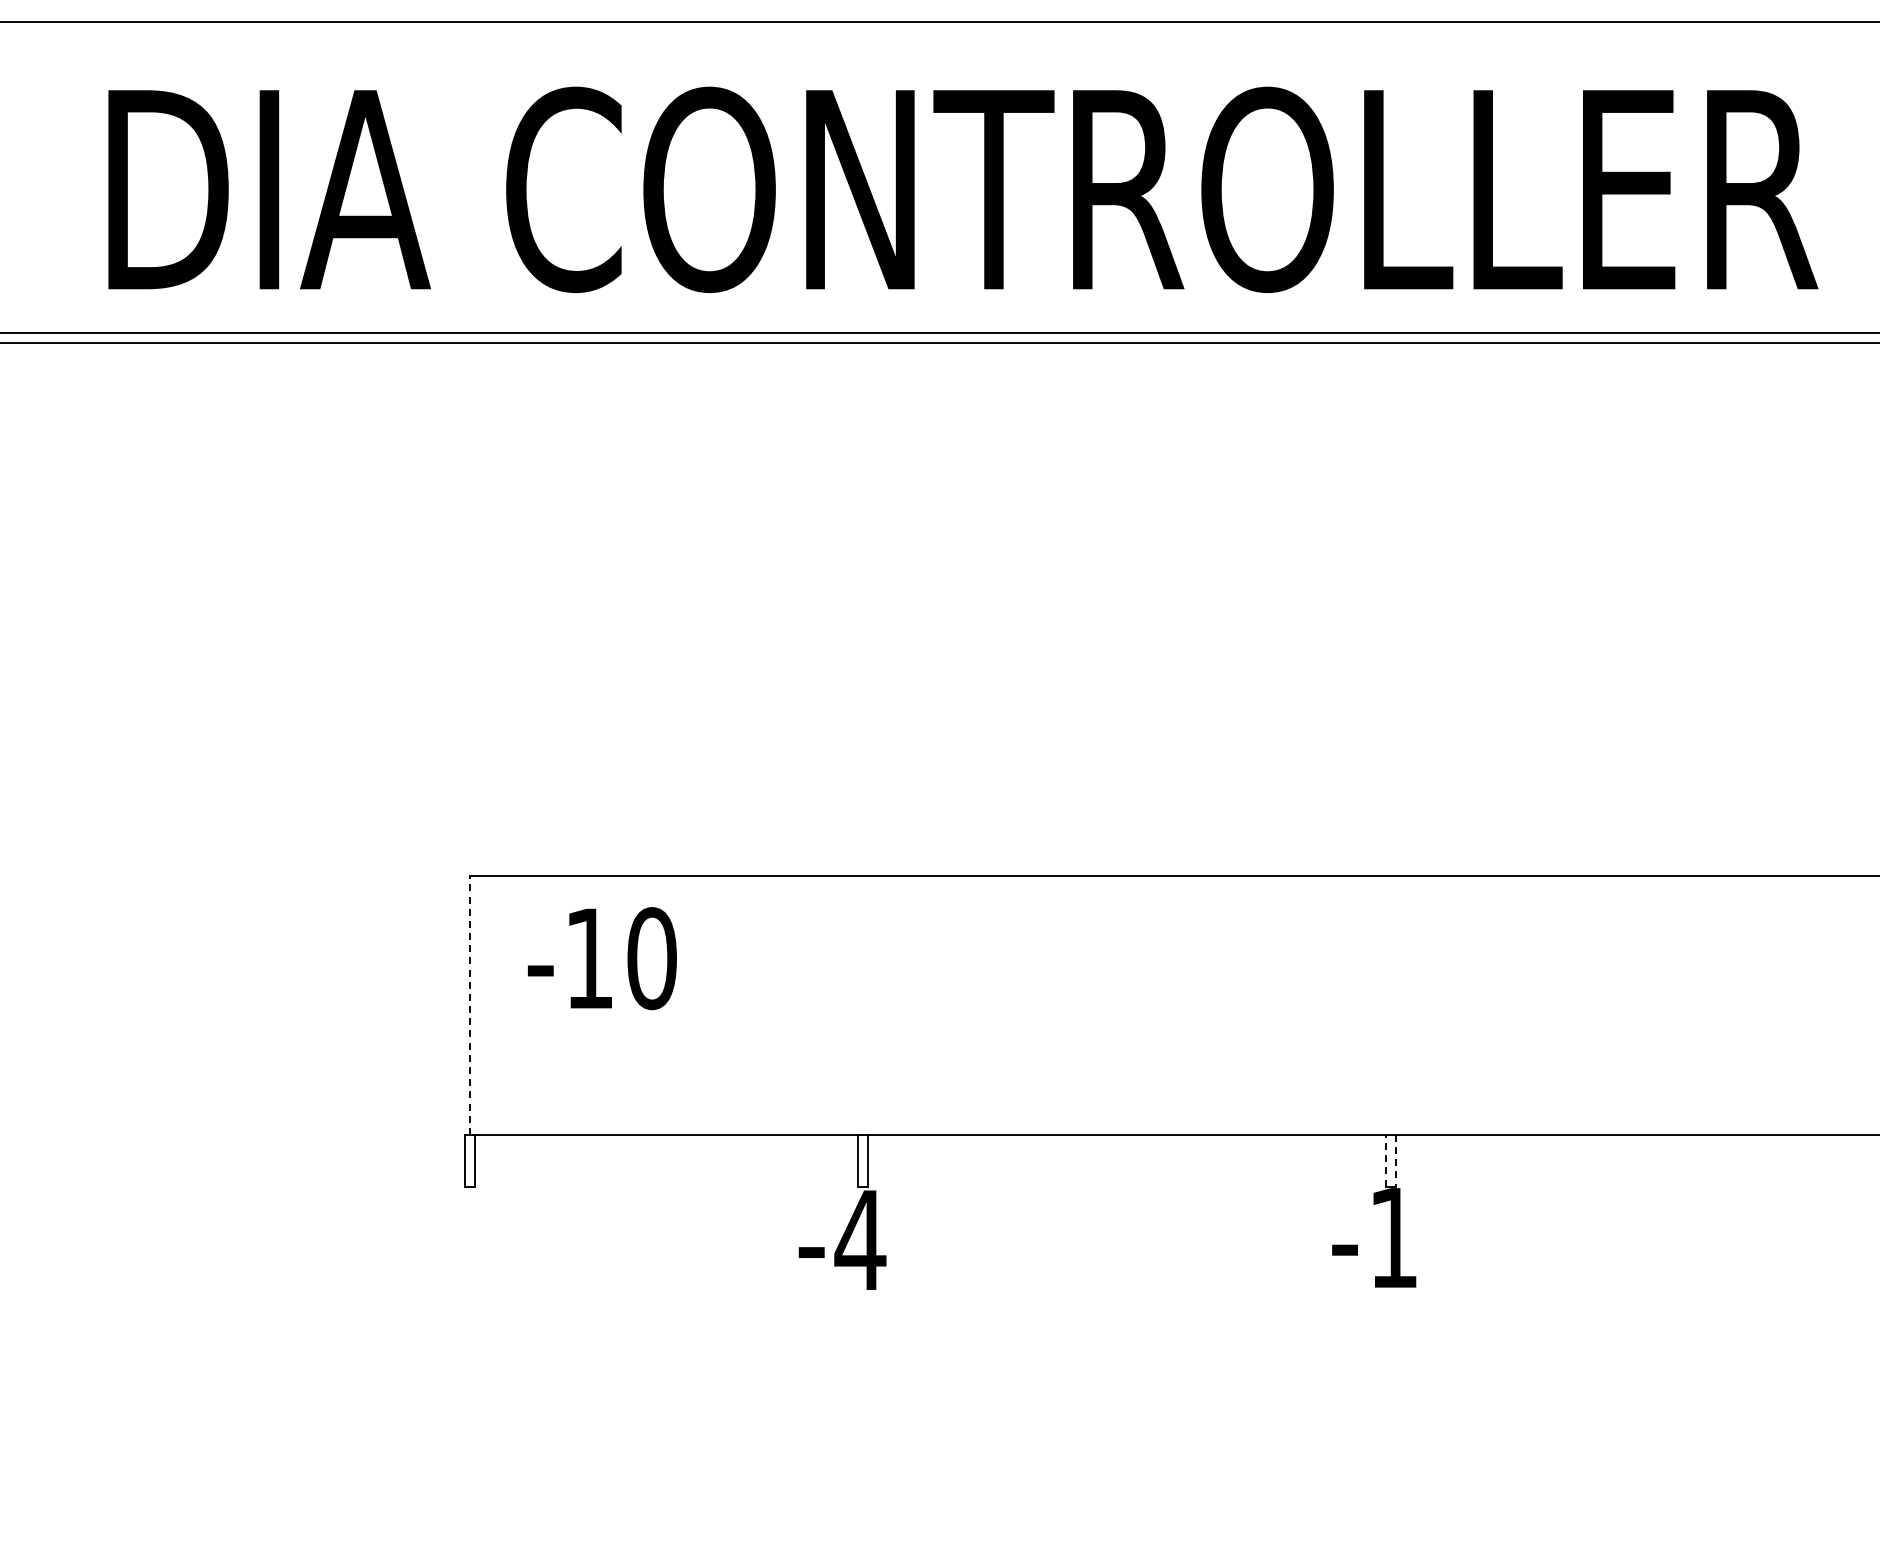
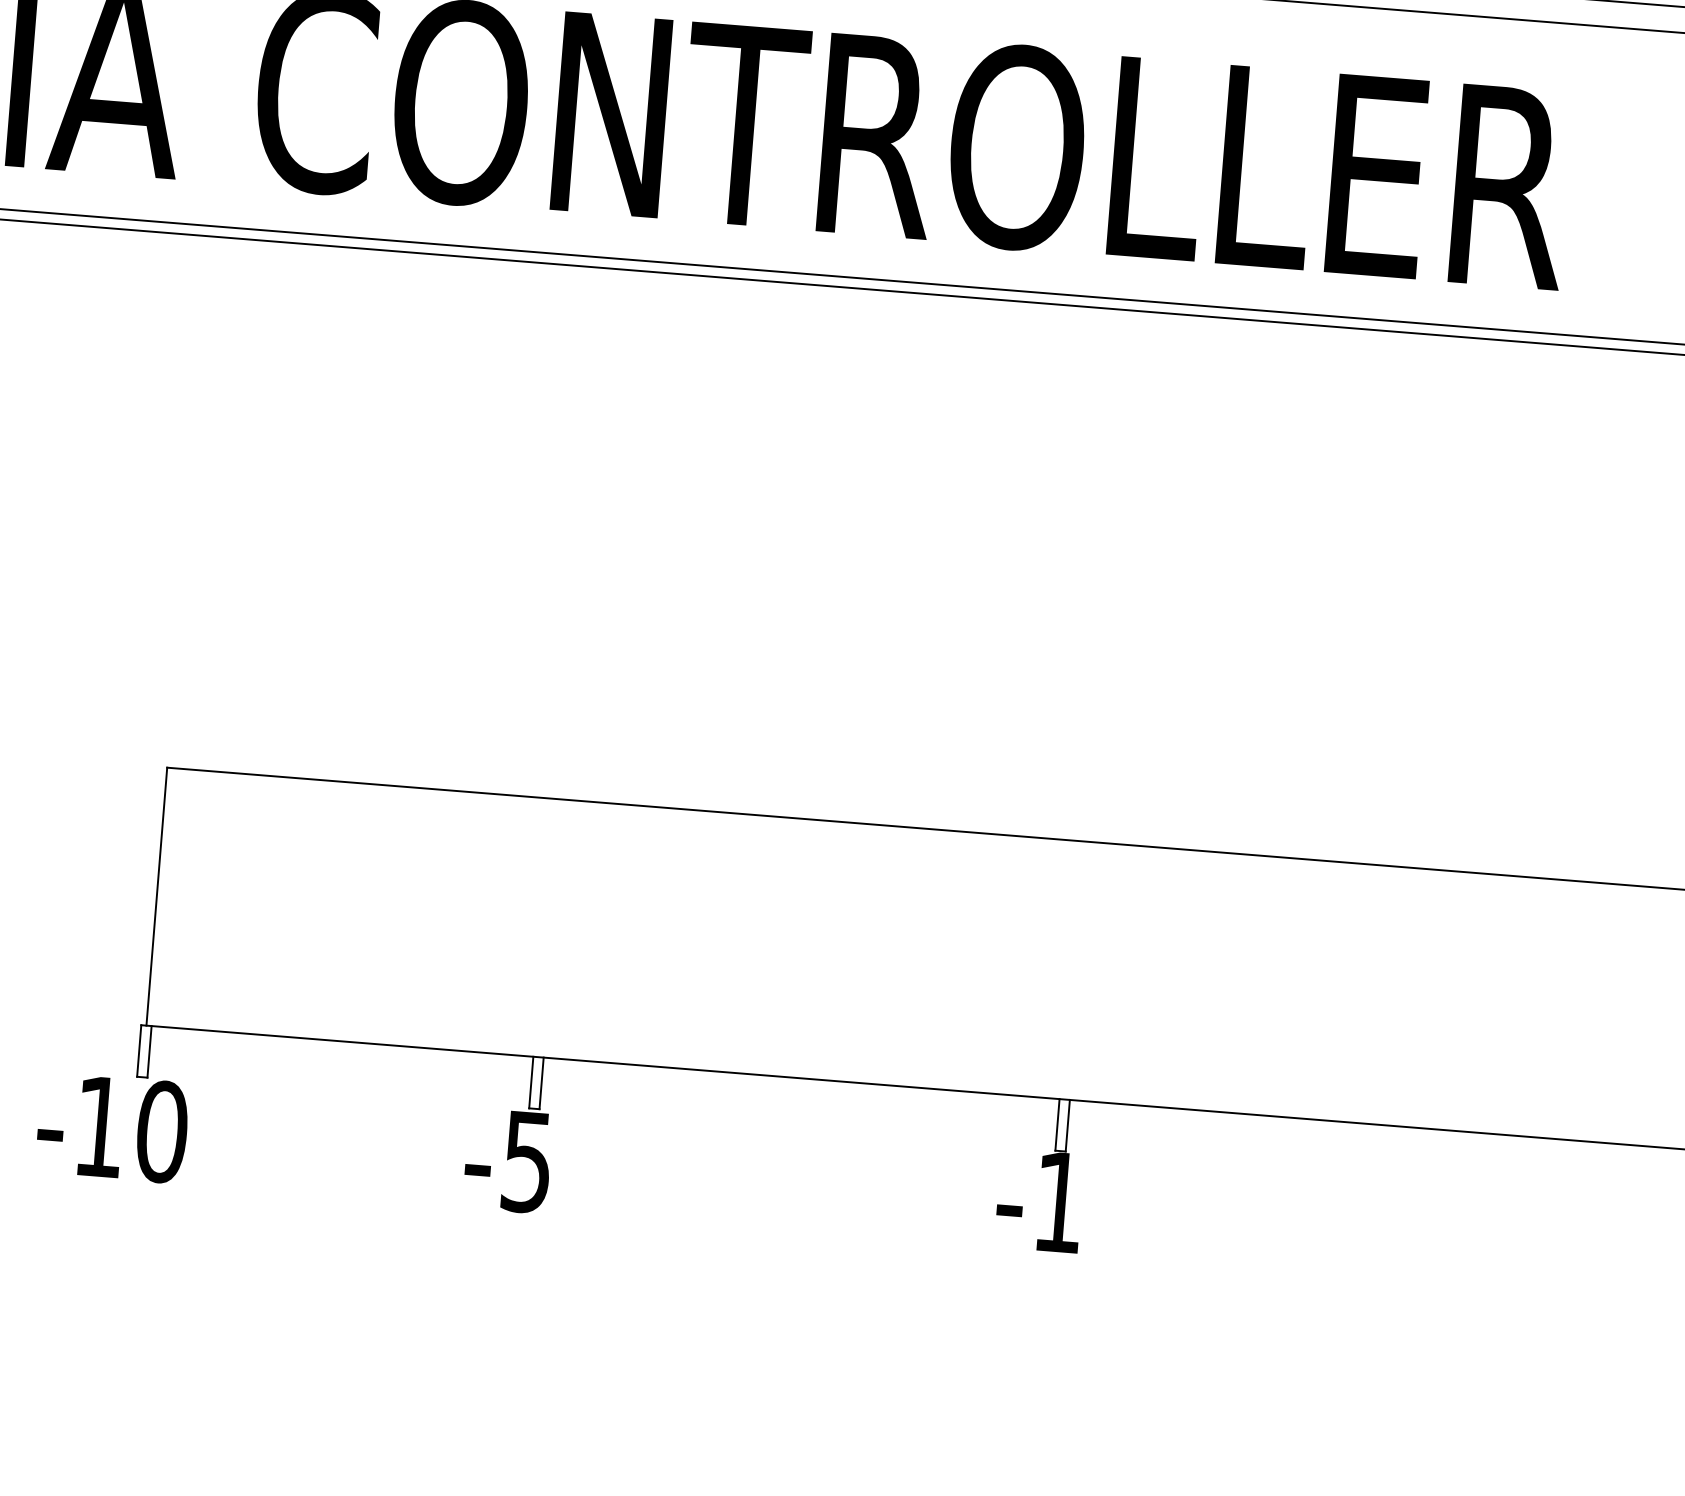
text: (602, 958) -> (112, 1127), moved
line: (469, 1004) -> (156, 895), dashed -> solid
line: (1385, 1160) -> (1057, 1124), dashed -> solid
line: (1396, 1160) -> (1068, 1125), dashed -> solid
text: (860, 1240) -> (527, 1162), -4 -> -5

